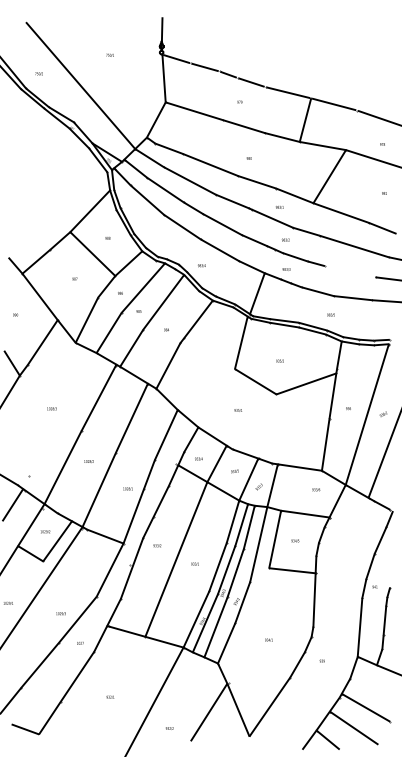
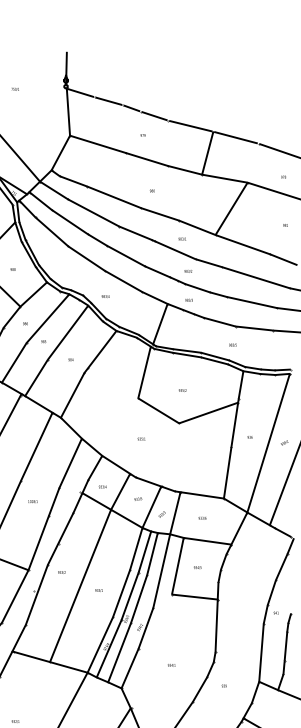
line: (349, 271) -> (251, 302), added
text: (127, 488) -> (32, 501), moved
text: (316, 489) -> (202, 517), moved

